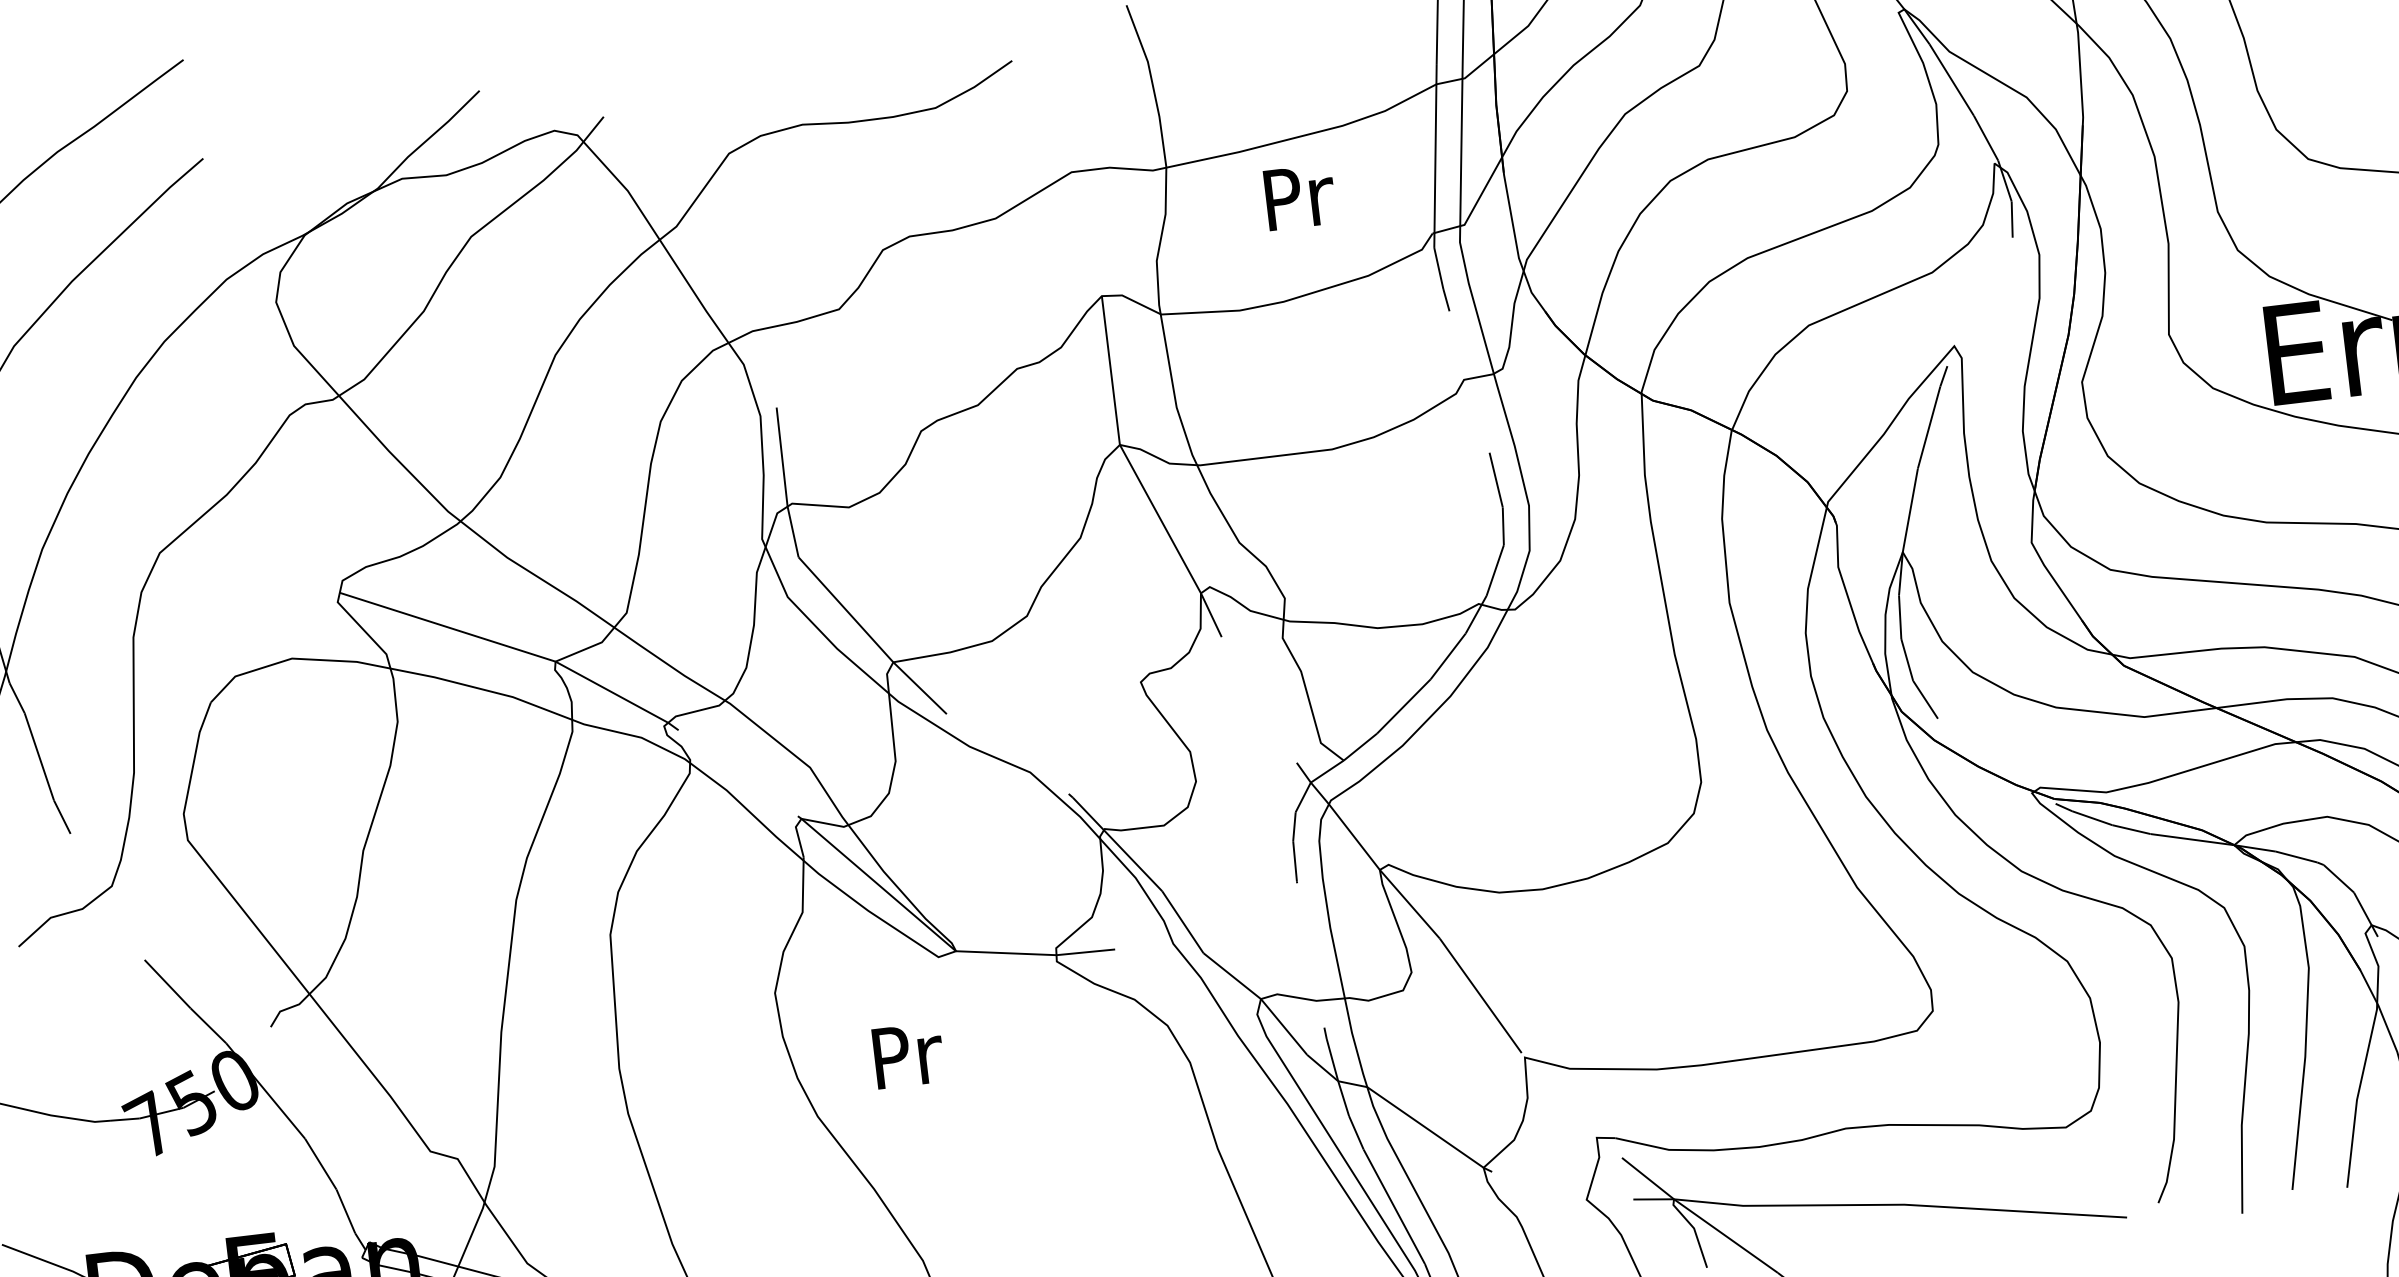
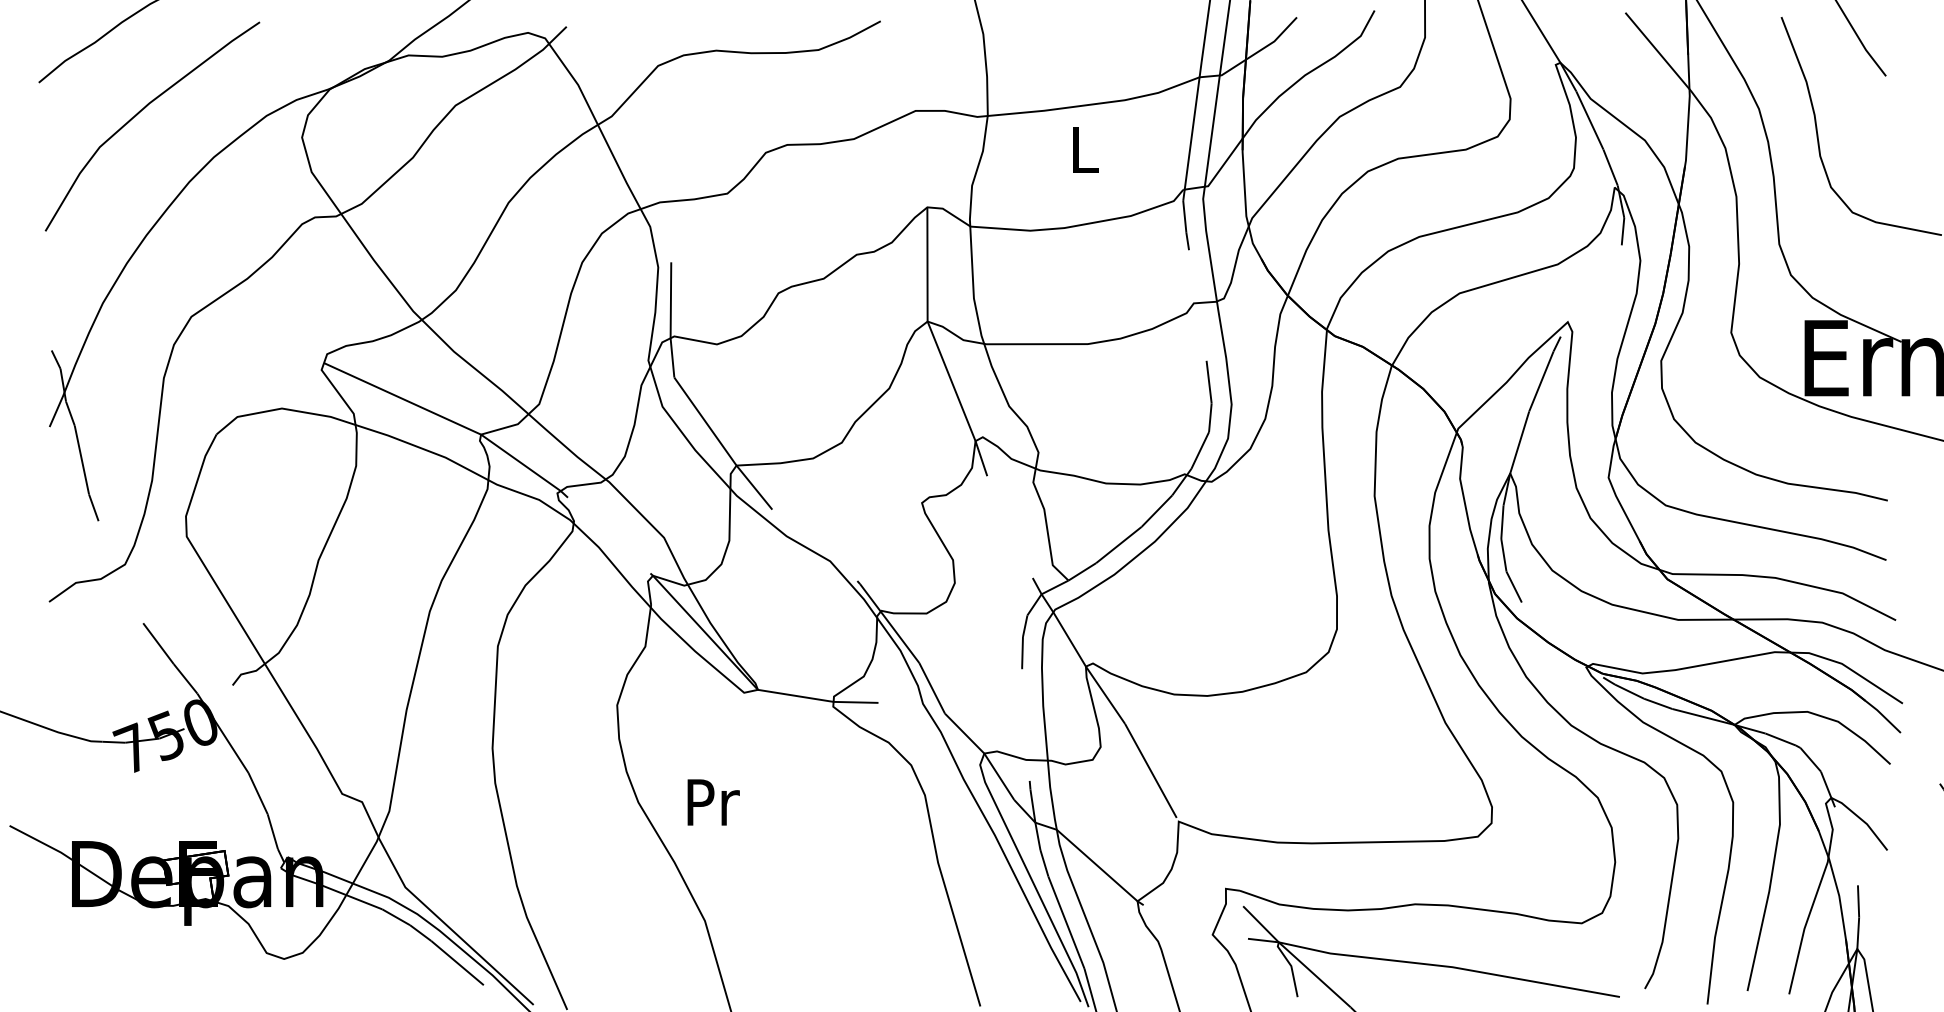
text: (1300, 197) -> (1086, 150), Pr -> L
text: (908, 1055) -> (713, 802), moved

